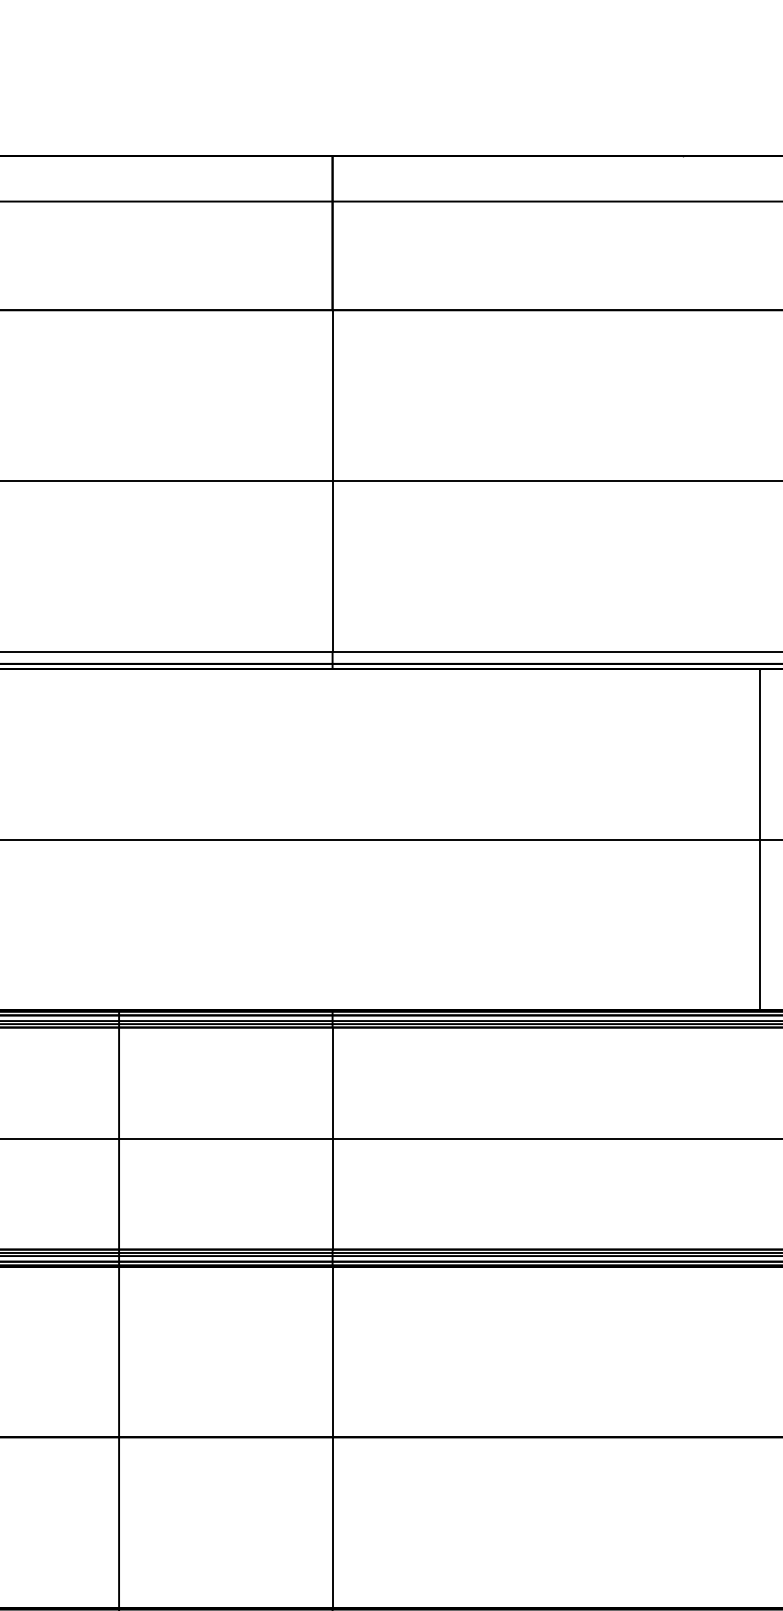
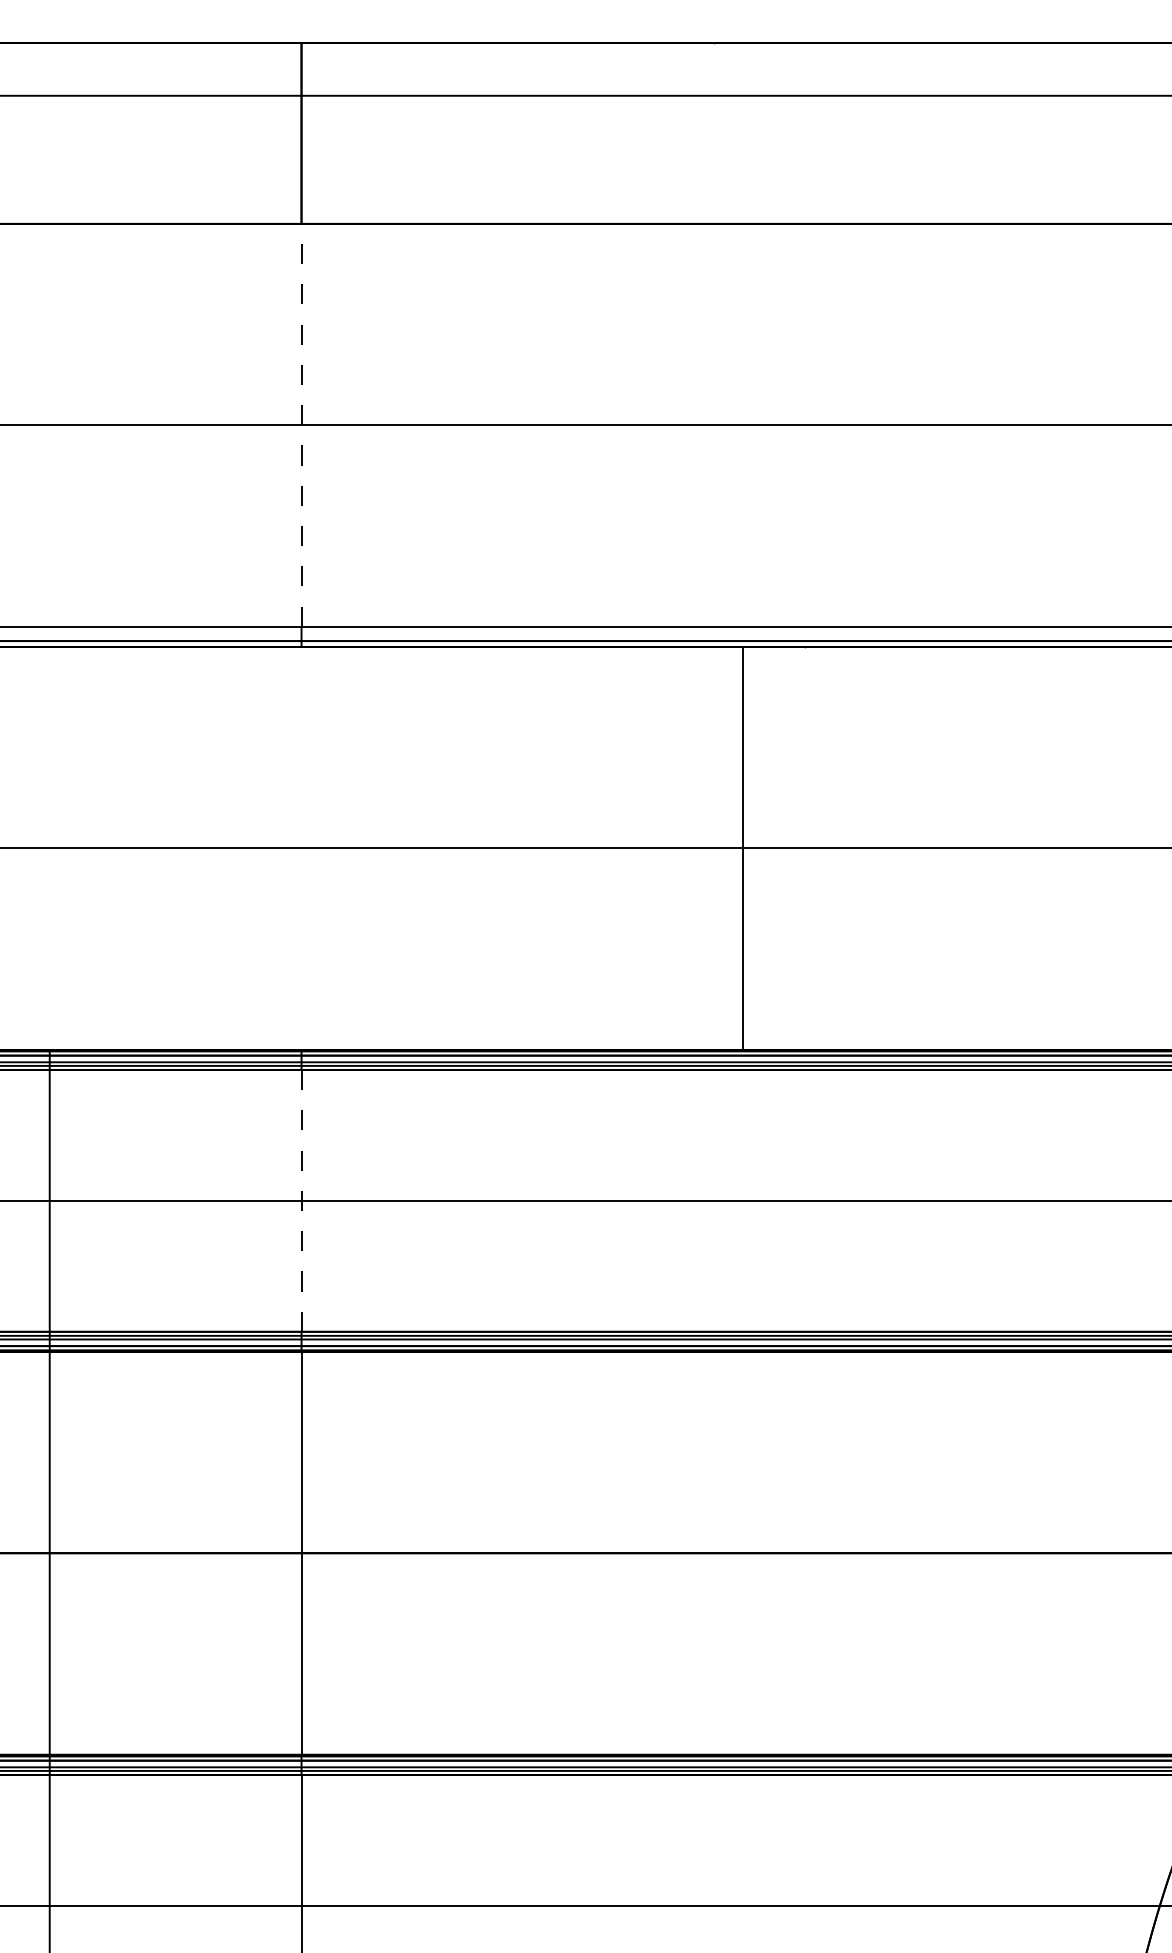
line: (332, 480) -> (301, 424), solid -> dashed
line: (759, 838) -> (743, 847), moved
line: (332, 1138) -> (301, 1200), solid -> dashed

